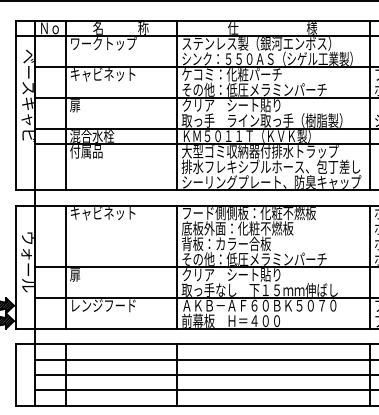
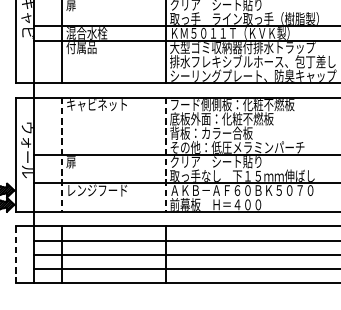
line: (65, 267) -> (62, 155), solid -> dashed
line: (177, 267) -> (166, 155), solid -> dashed
line: (15, 375) -> (15, 255), solid -> dashed

